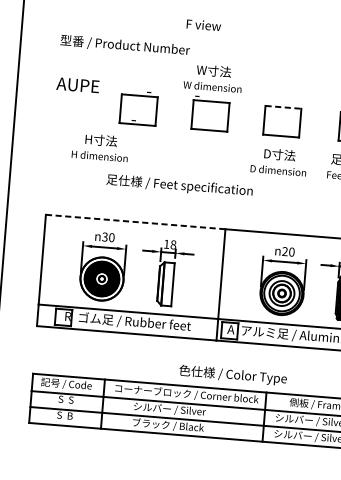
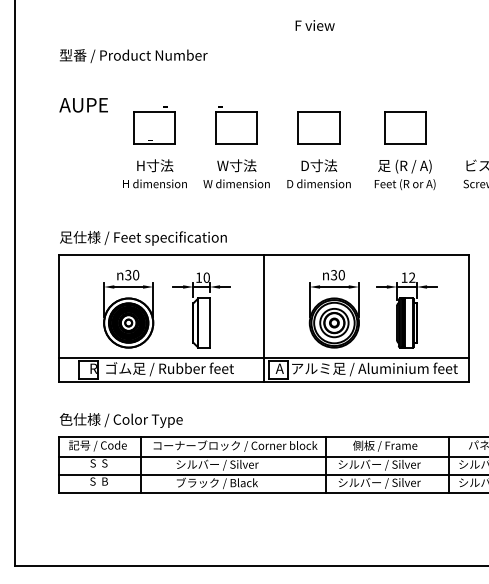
text: (203, 25) -> (314, 25), moved
text: (213, 77) -> (236, 173), moved
line: (283, 107) -> (319, 111), dashed -> solid
text: (100, 147) -> (154, 173), moved
text: (179, 186) -> (143, 238), moved
line: (135, 222) -> (161, 255), dashed -> solid
text: (173, 244) -> (206, 277), 18 -> 10
text: (285, 251) -> (334, 275), 20 -> 30
text: (233, 375) -> (121, 420), moved

